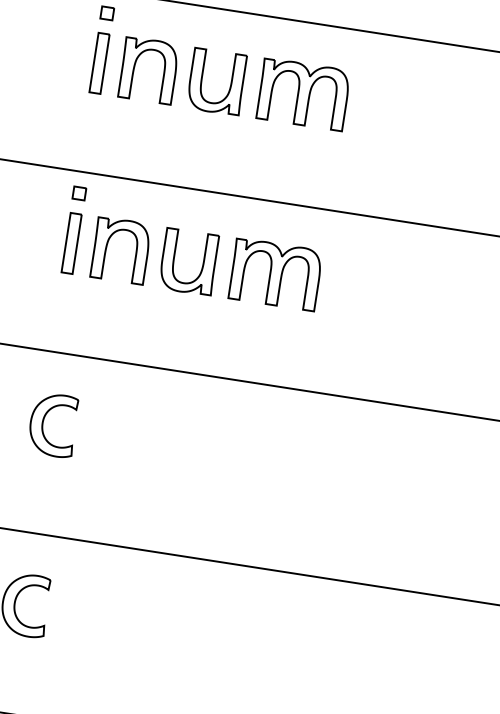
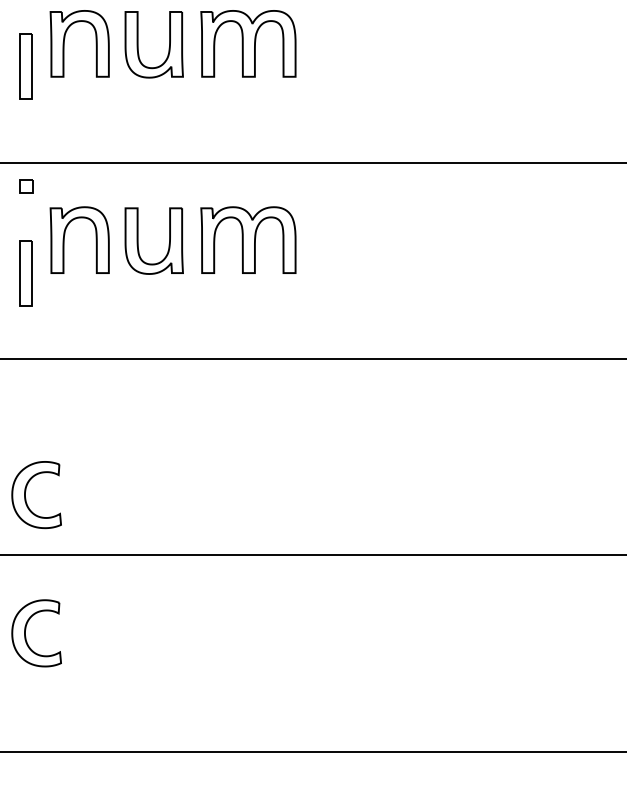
part: (98, 63) -> (25, 66), moved
part: (70, 243) -> (25, 273), moved
part: (43, 426) -> (26, 498), moved

